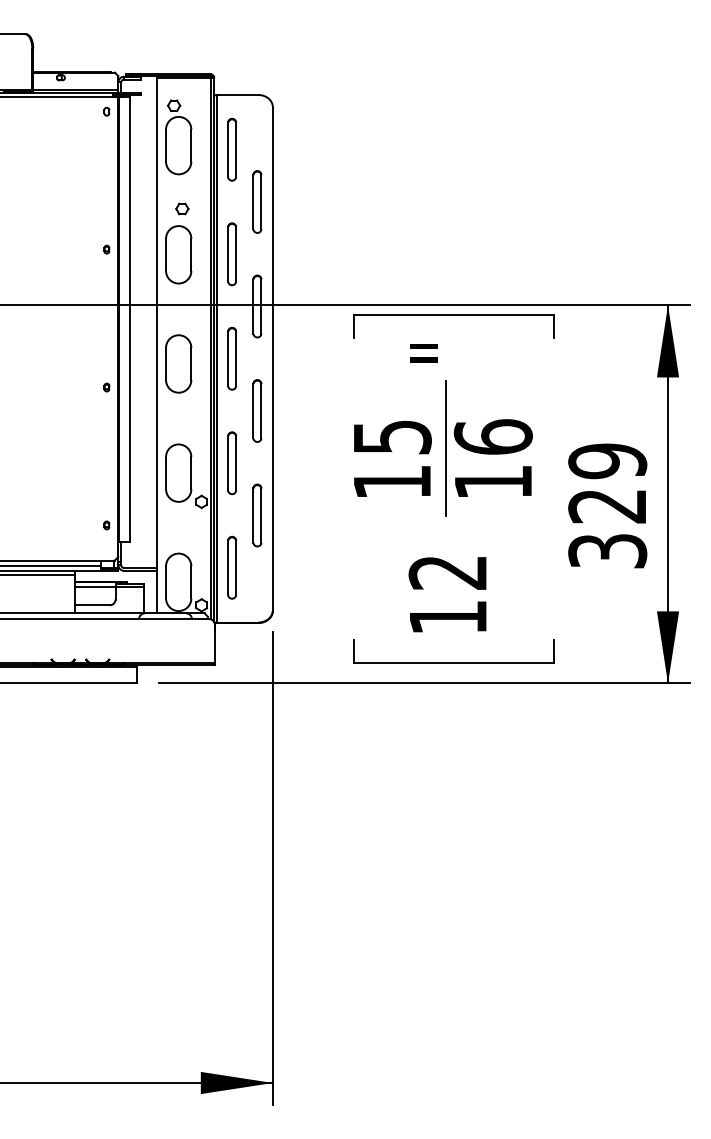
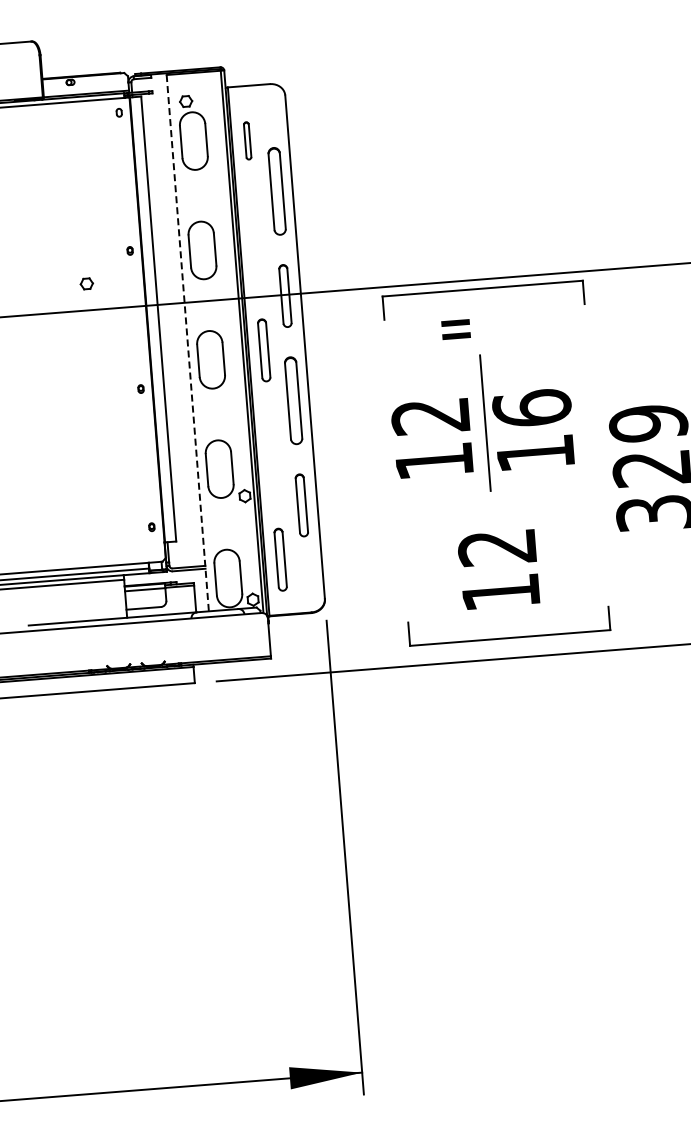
part: (231, 149) -> (247, 140), size x0.6
part: (257, 201) -> (277, 190), size x1.4
part: (182, 208) -> (86, 283), moved
part: (231, 254) -> (255, 245), removed
line: (156, 345) -> (187, 343), solid -> dashed
part: (257, 410) -> (293, 400), size x1.4
text: (391, 437) -> (430, 416), 15 -> 12
part: (231, 463) -> (271, 455), removed

